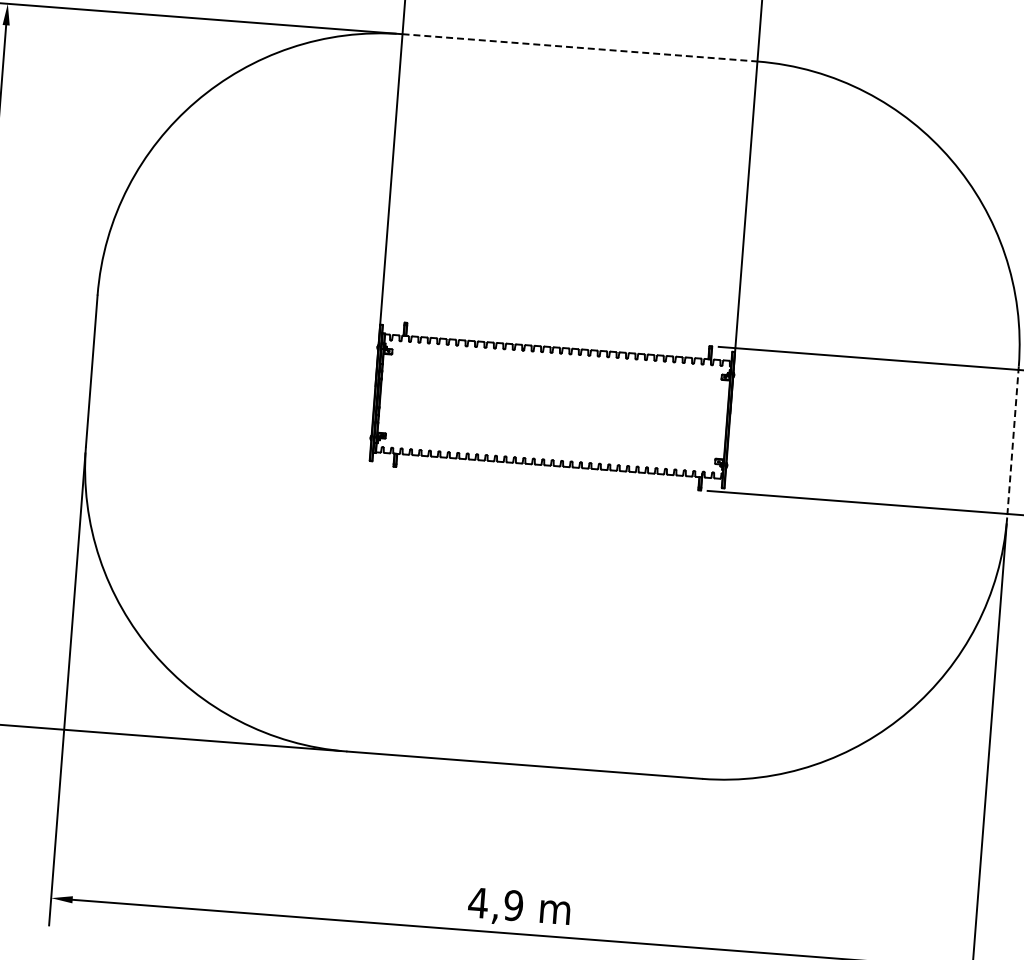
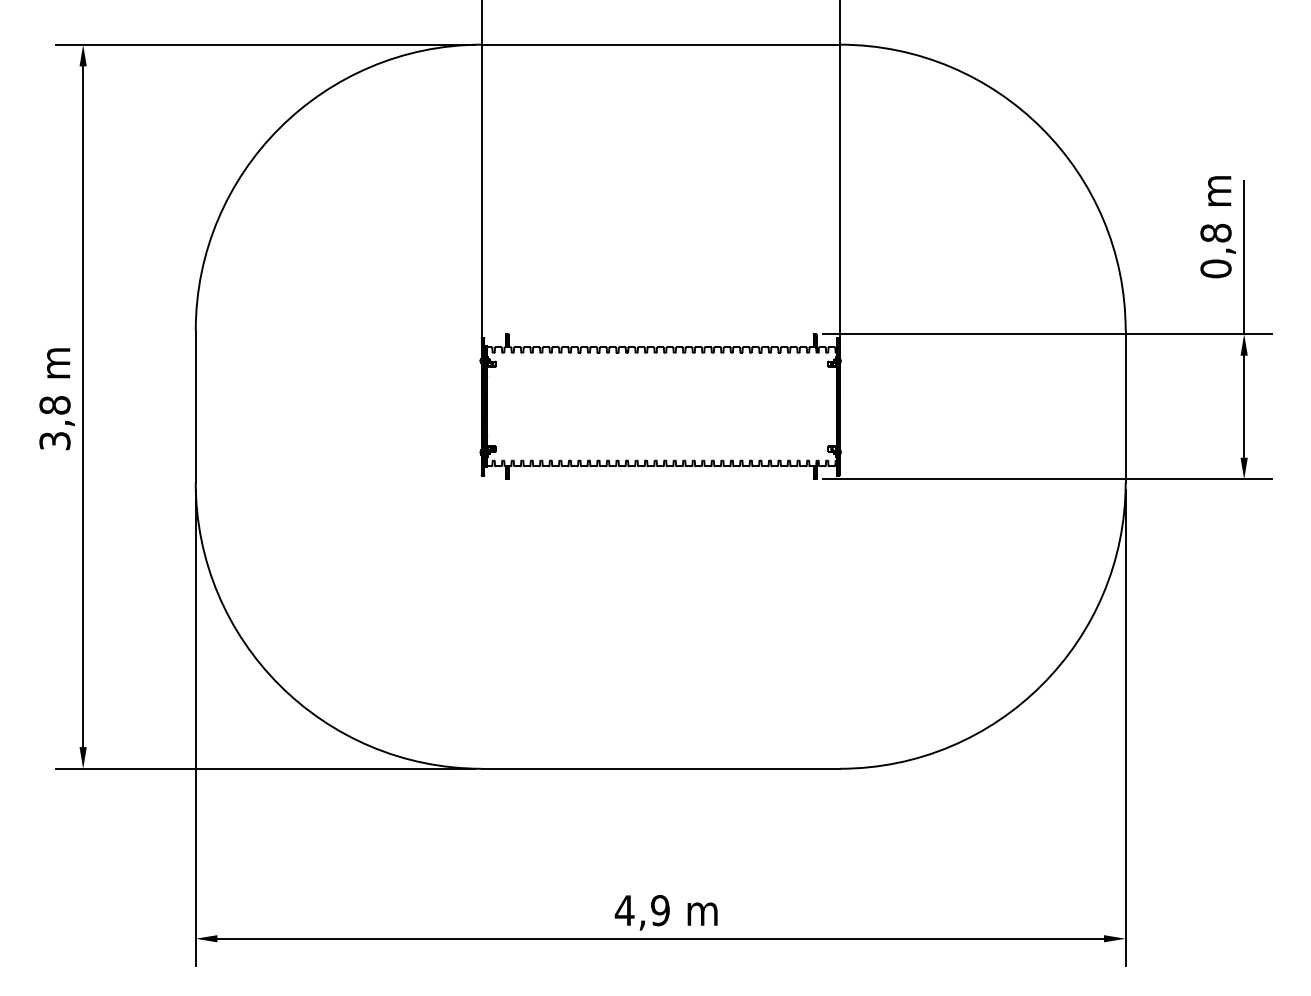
line: (580, 47) -> (661, 44), dashed -> solid
line: (1012, 442) -> (1125, 407), dashed -> solid

